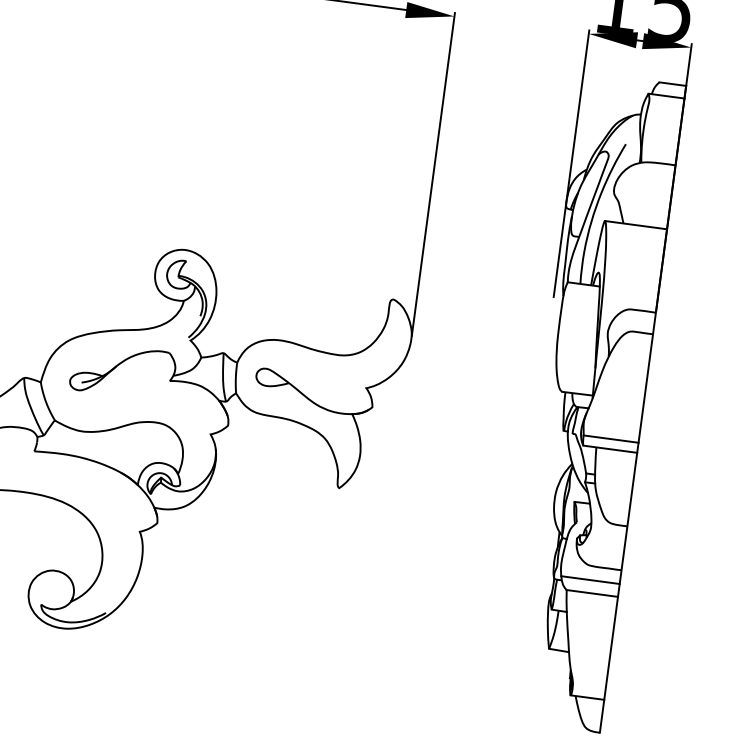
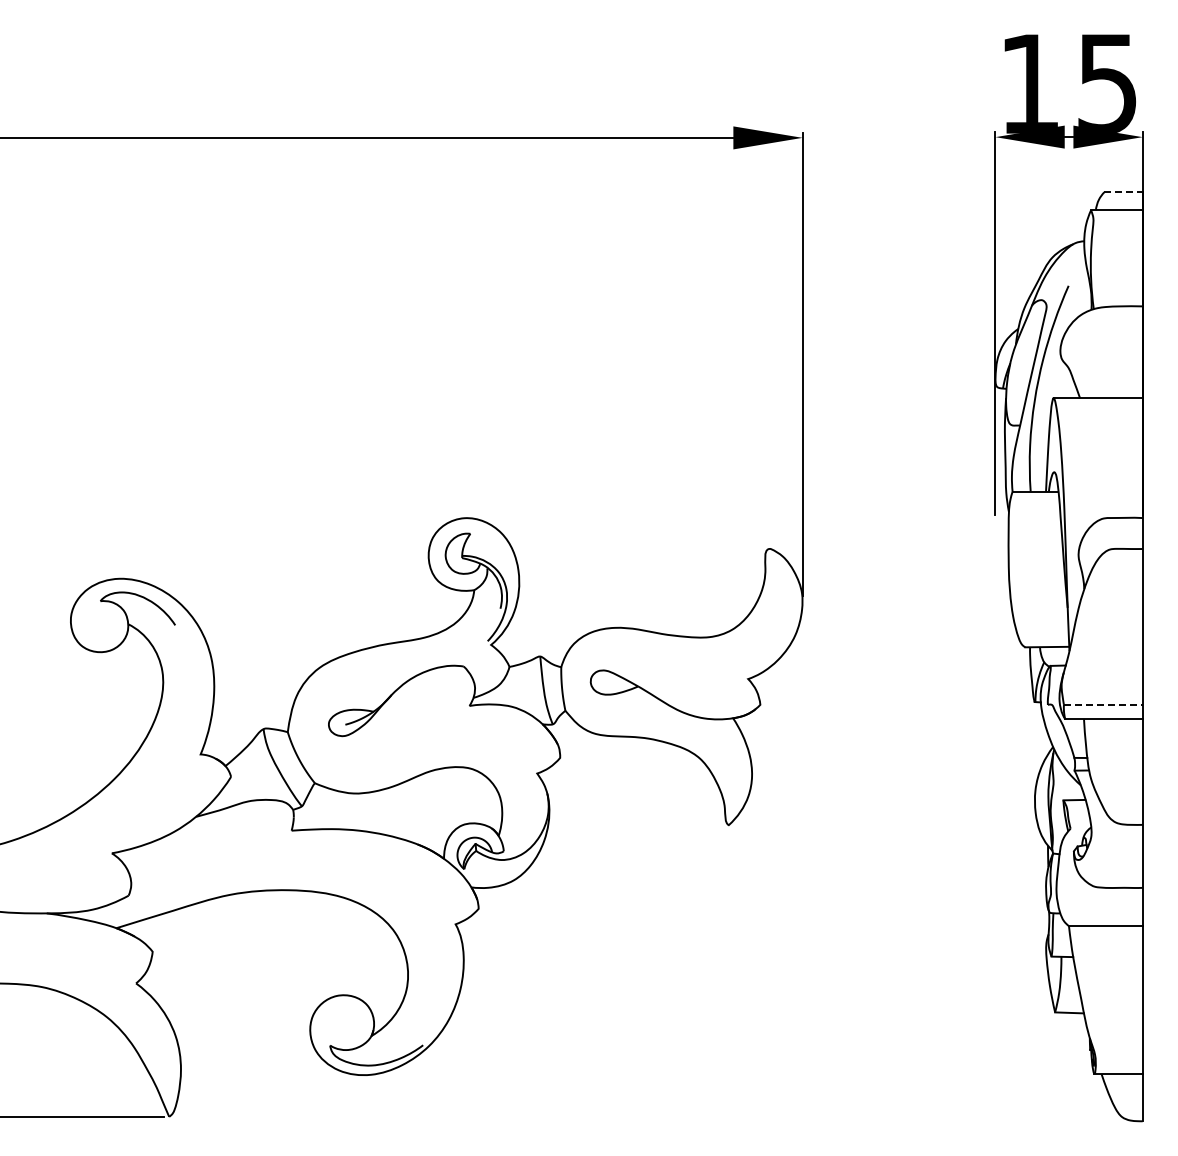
line: (673, 84) -> (1124, 192), solid -> dashed
line: (611, 438) -> (1103, 704), solid -> dashed
line: (590, 579) -> (1100, 907), removed

